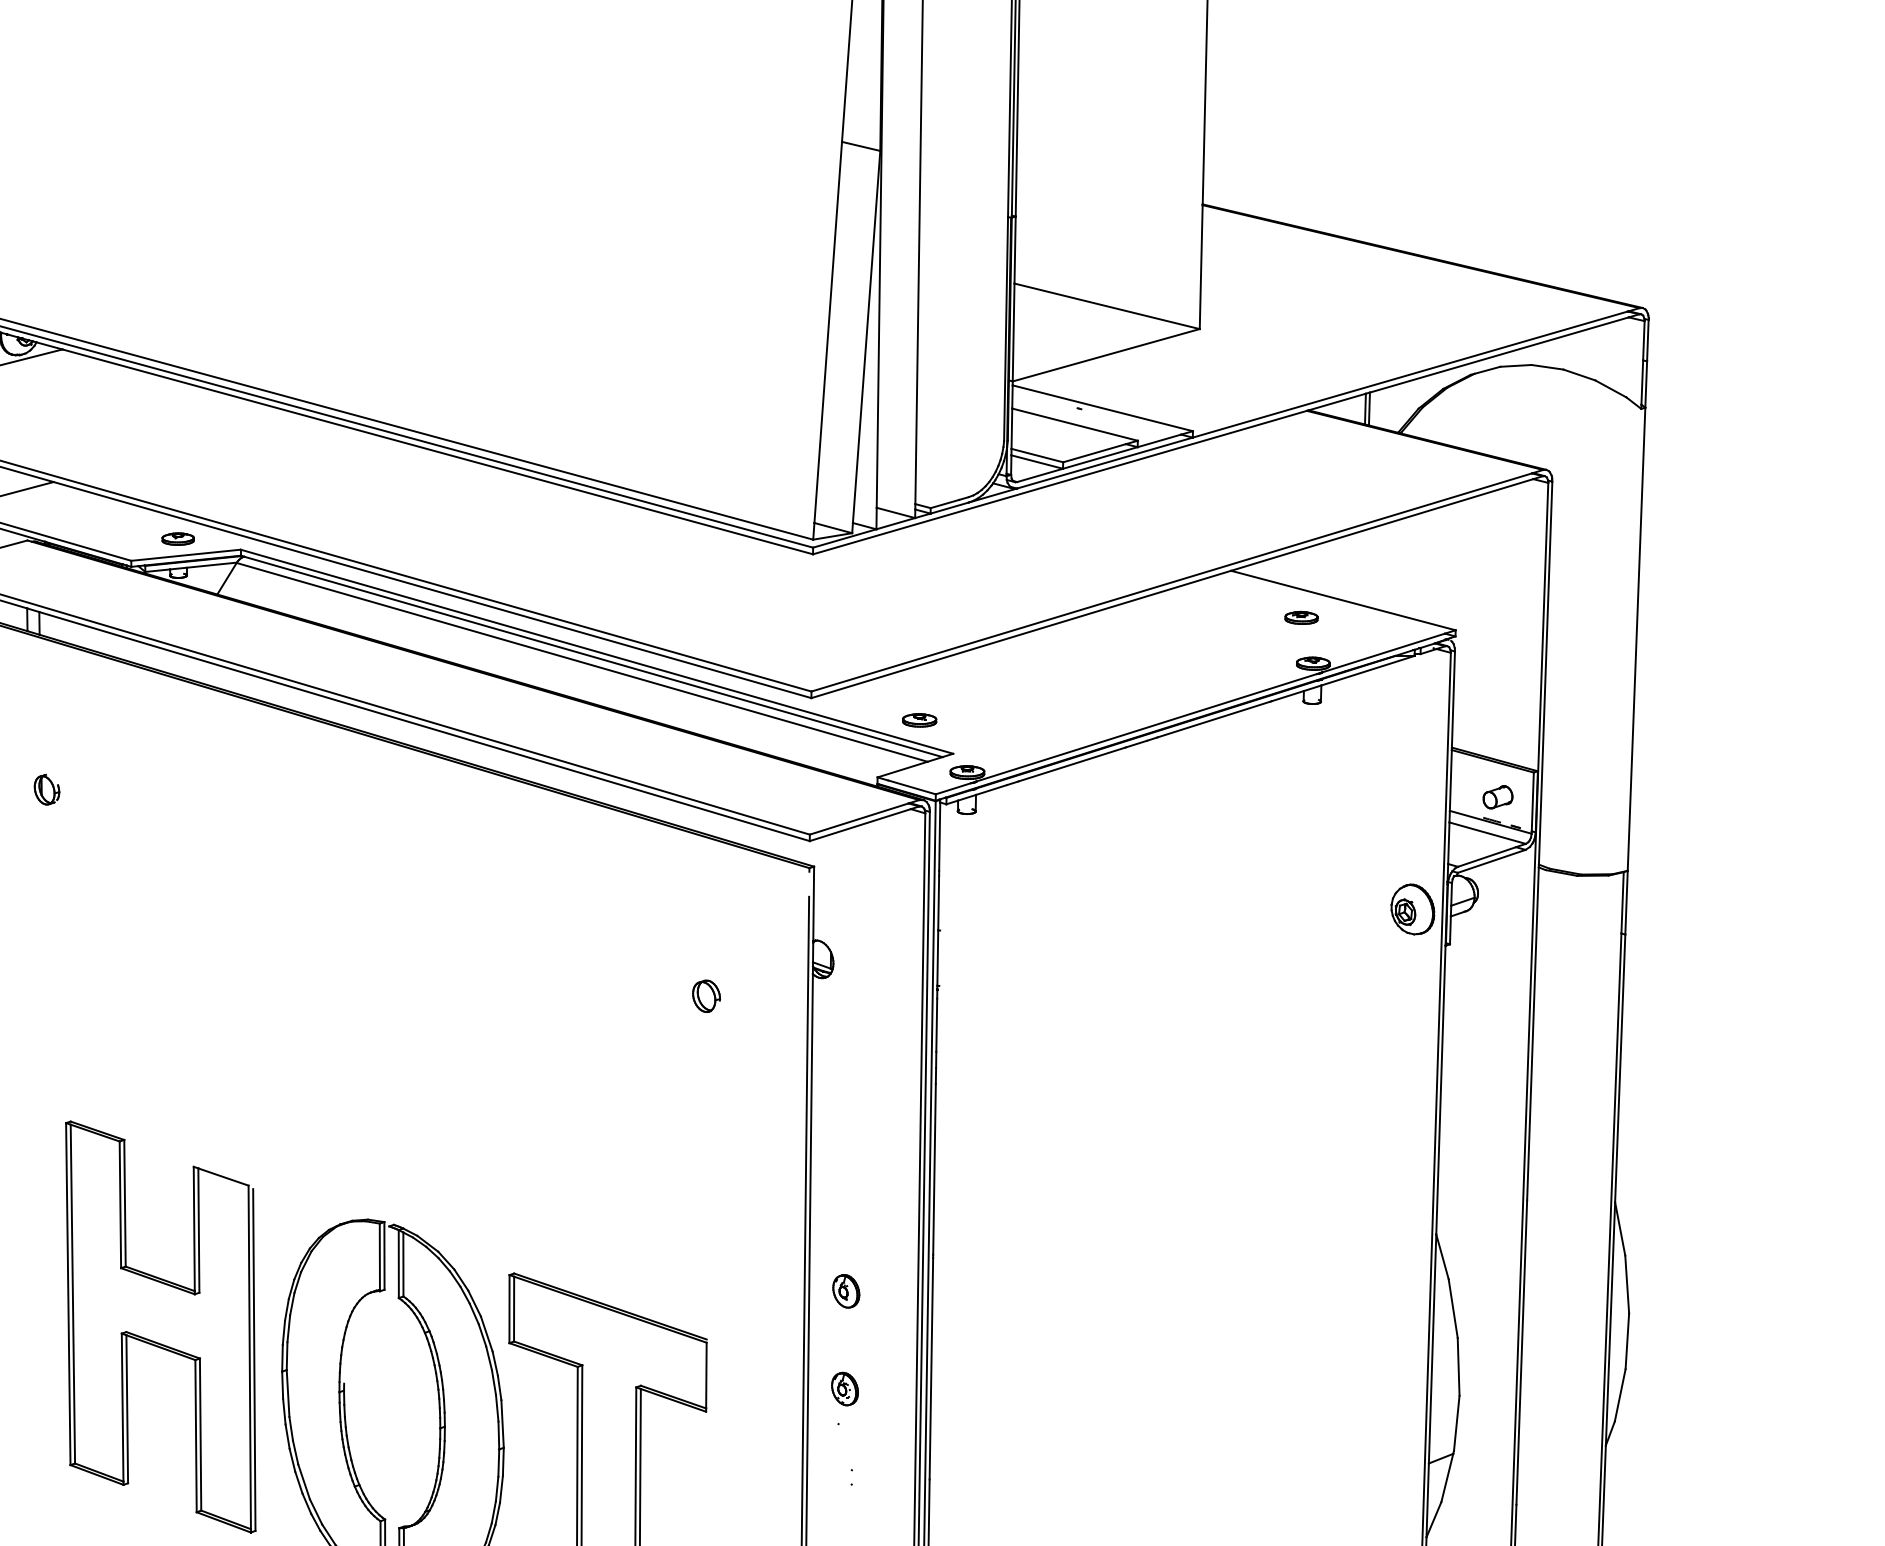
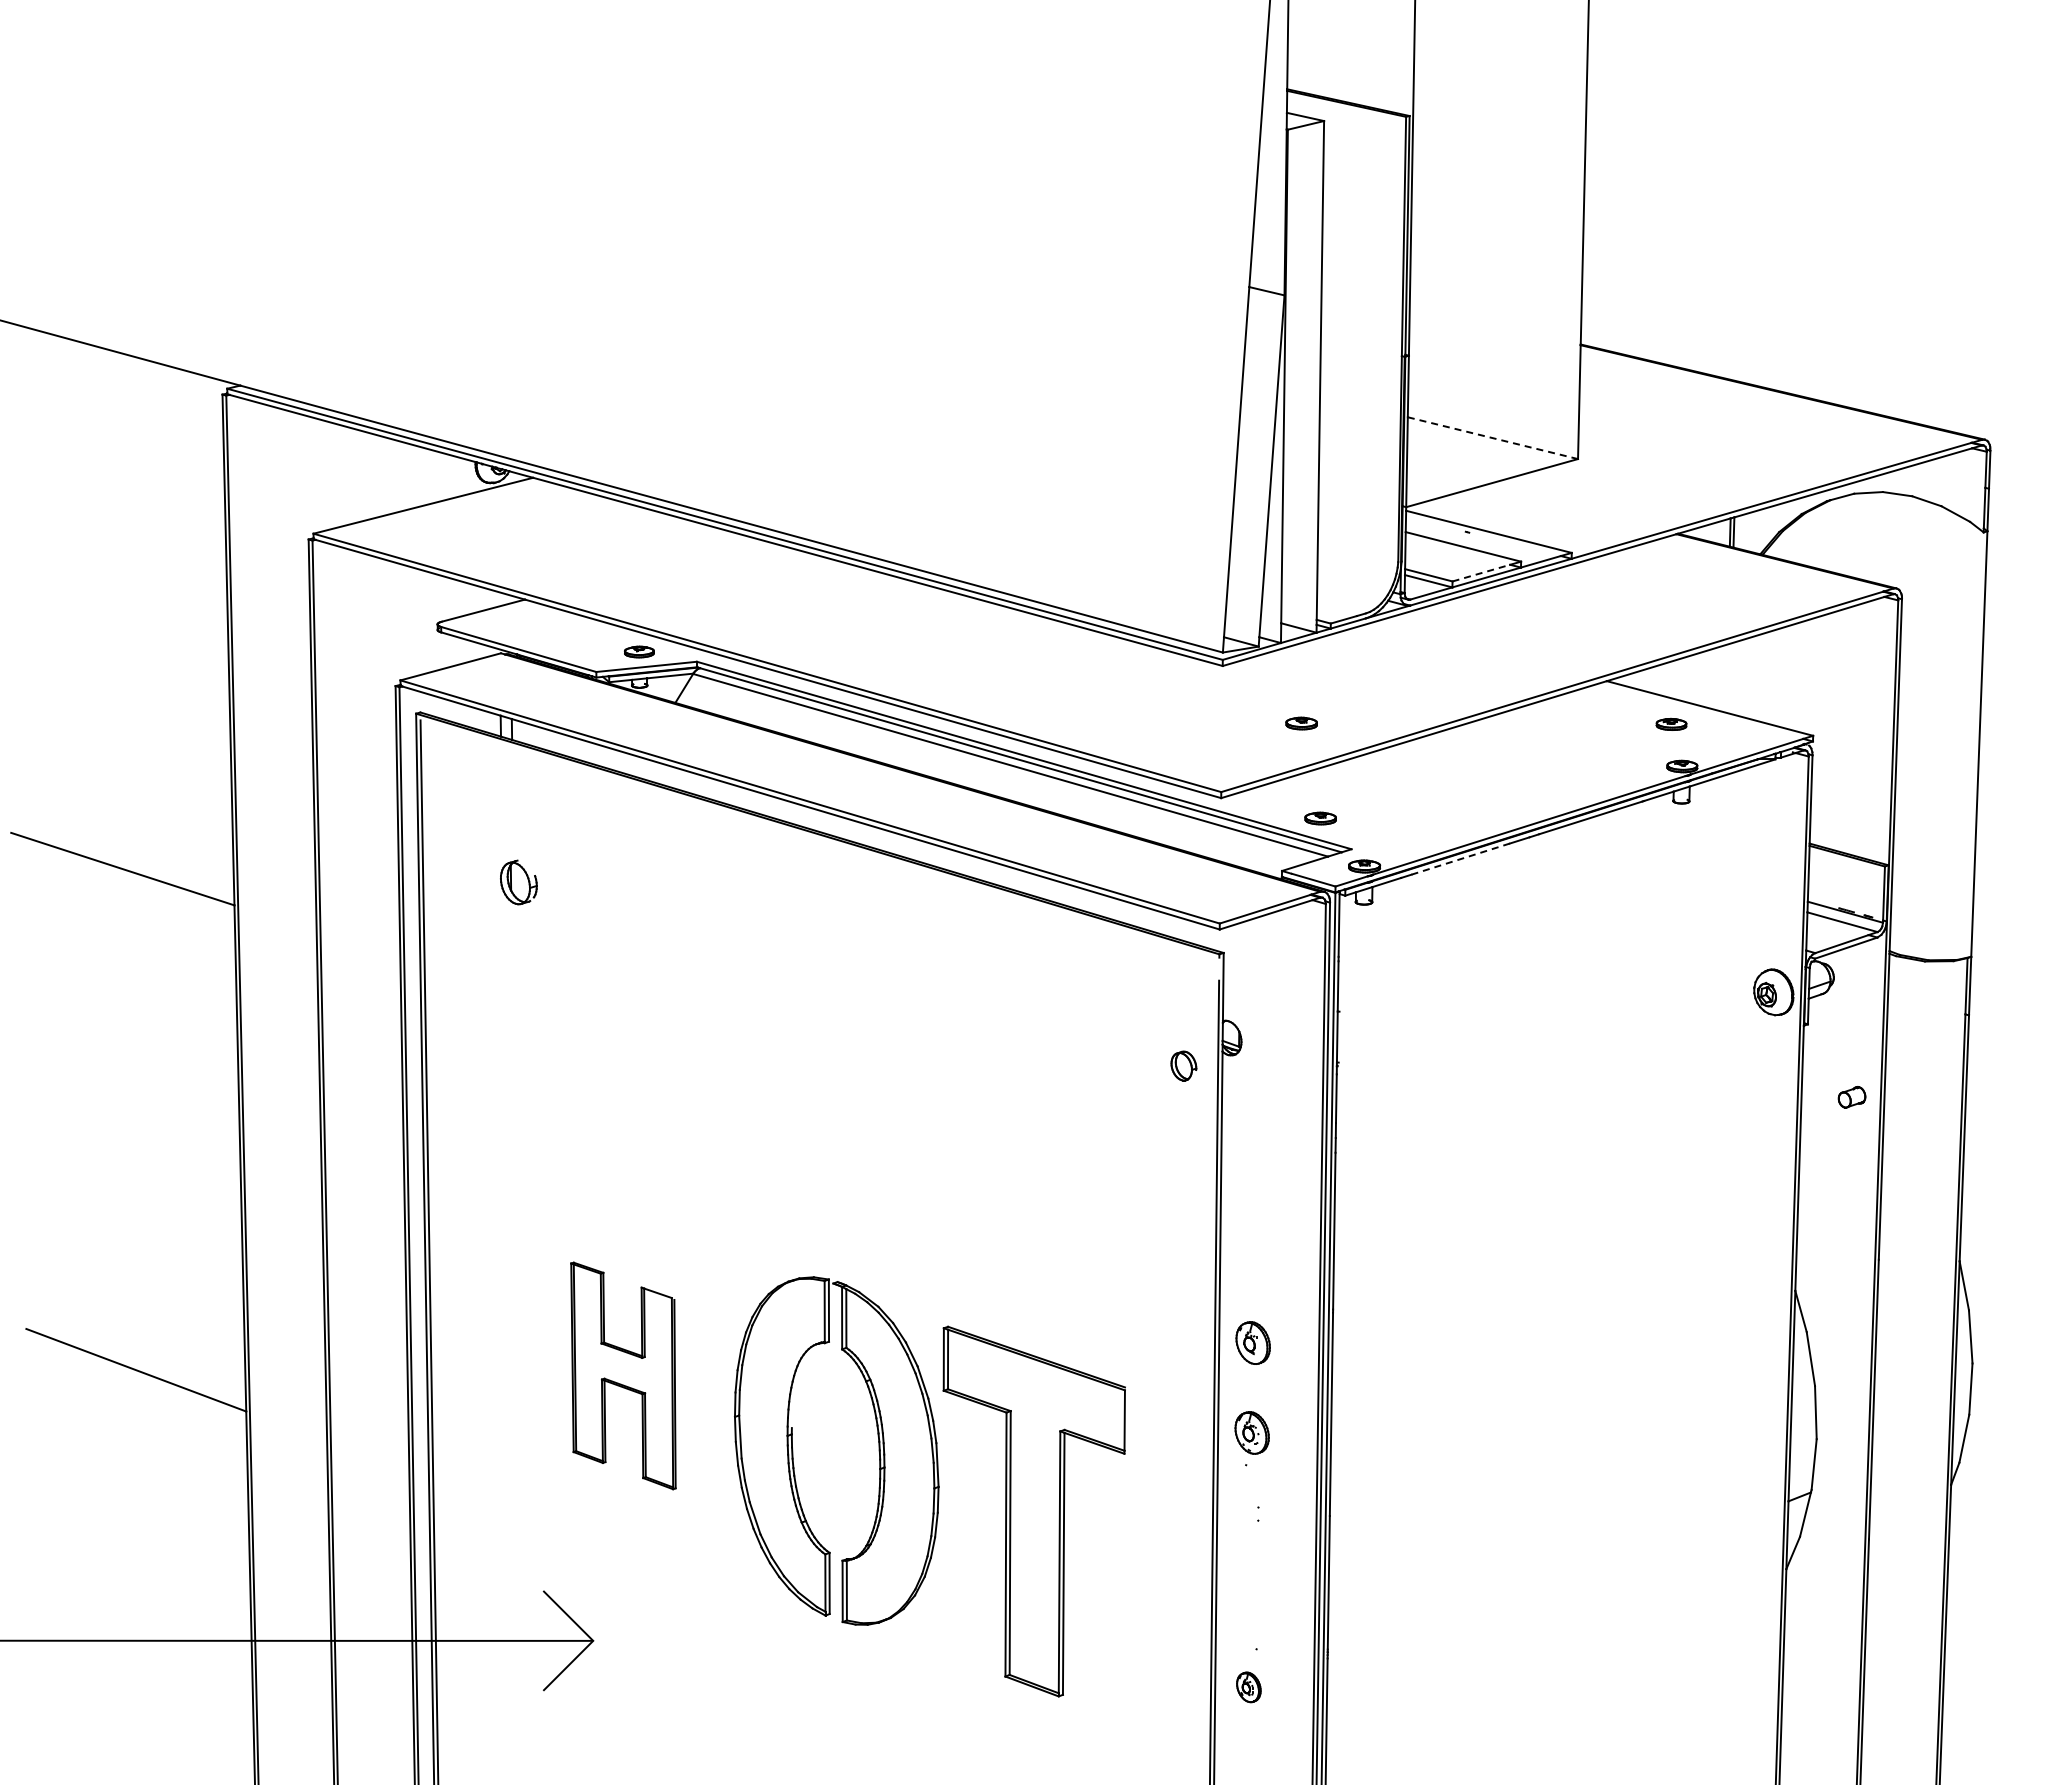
line: (1106, 306) -> (1492, 438), solid -> dashed
line: (1094, 453) -> (1481, 573), solid -> dashed
part: (898, 616) -> (1301, 723), added
line: (1071, 764) -> (1460, 859), solid -> dashed
part: (46, 788) -> (518, 881), size x1.6
part: (1497, 797) -> (1851, 1097), moved
part: (706, 995) -> (1183, 1065), moved
part: (846, 1291) -> (1253, 1343), size x1.4
part: (160, 1326) -> (623, 1375), size x0.6
part: (844, 1388) -> (1251, 1432), size x1.4

